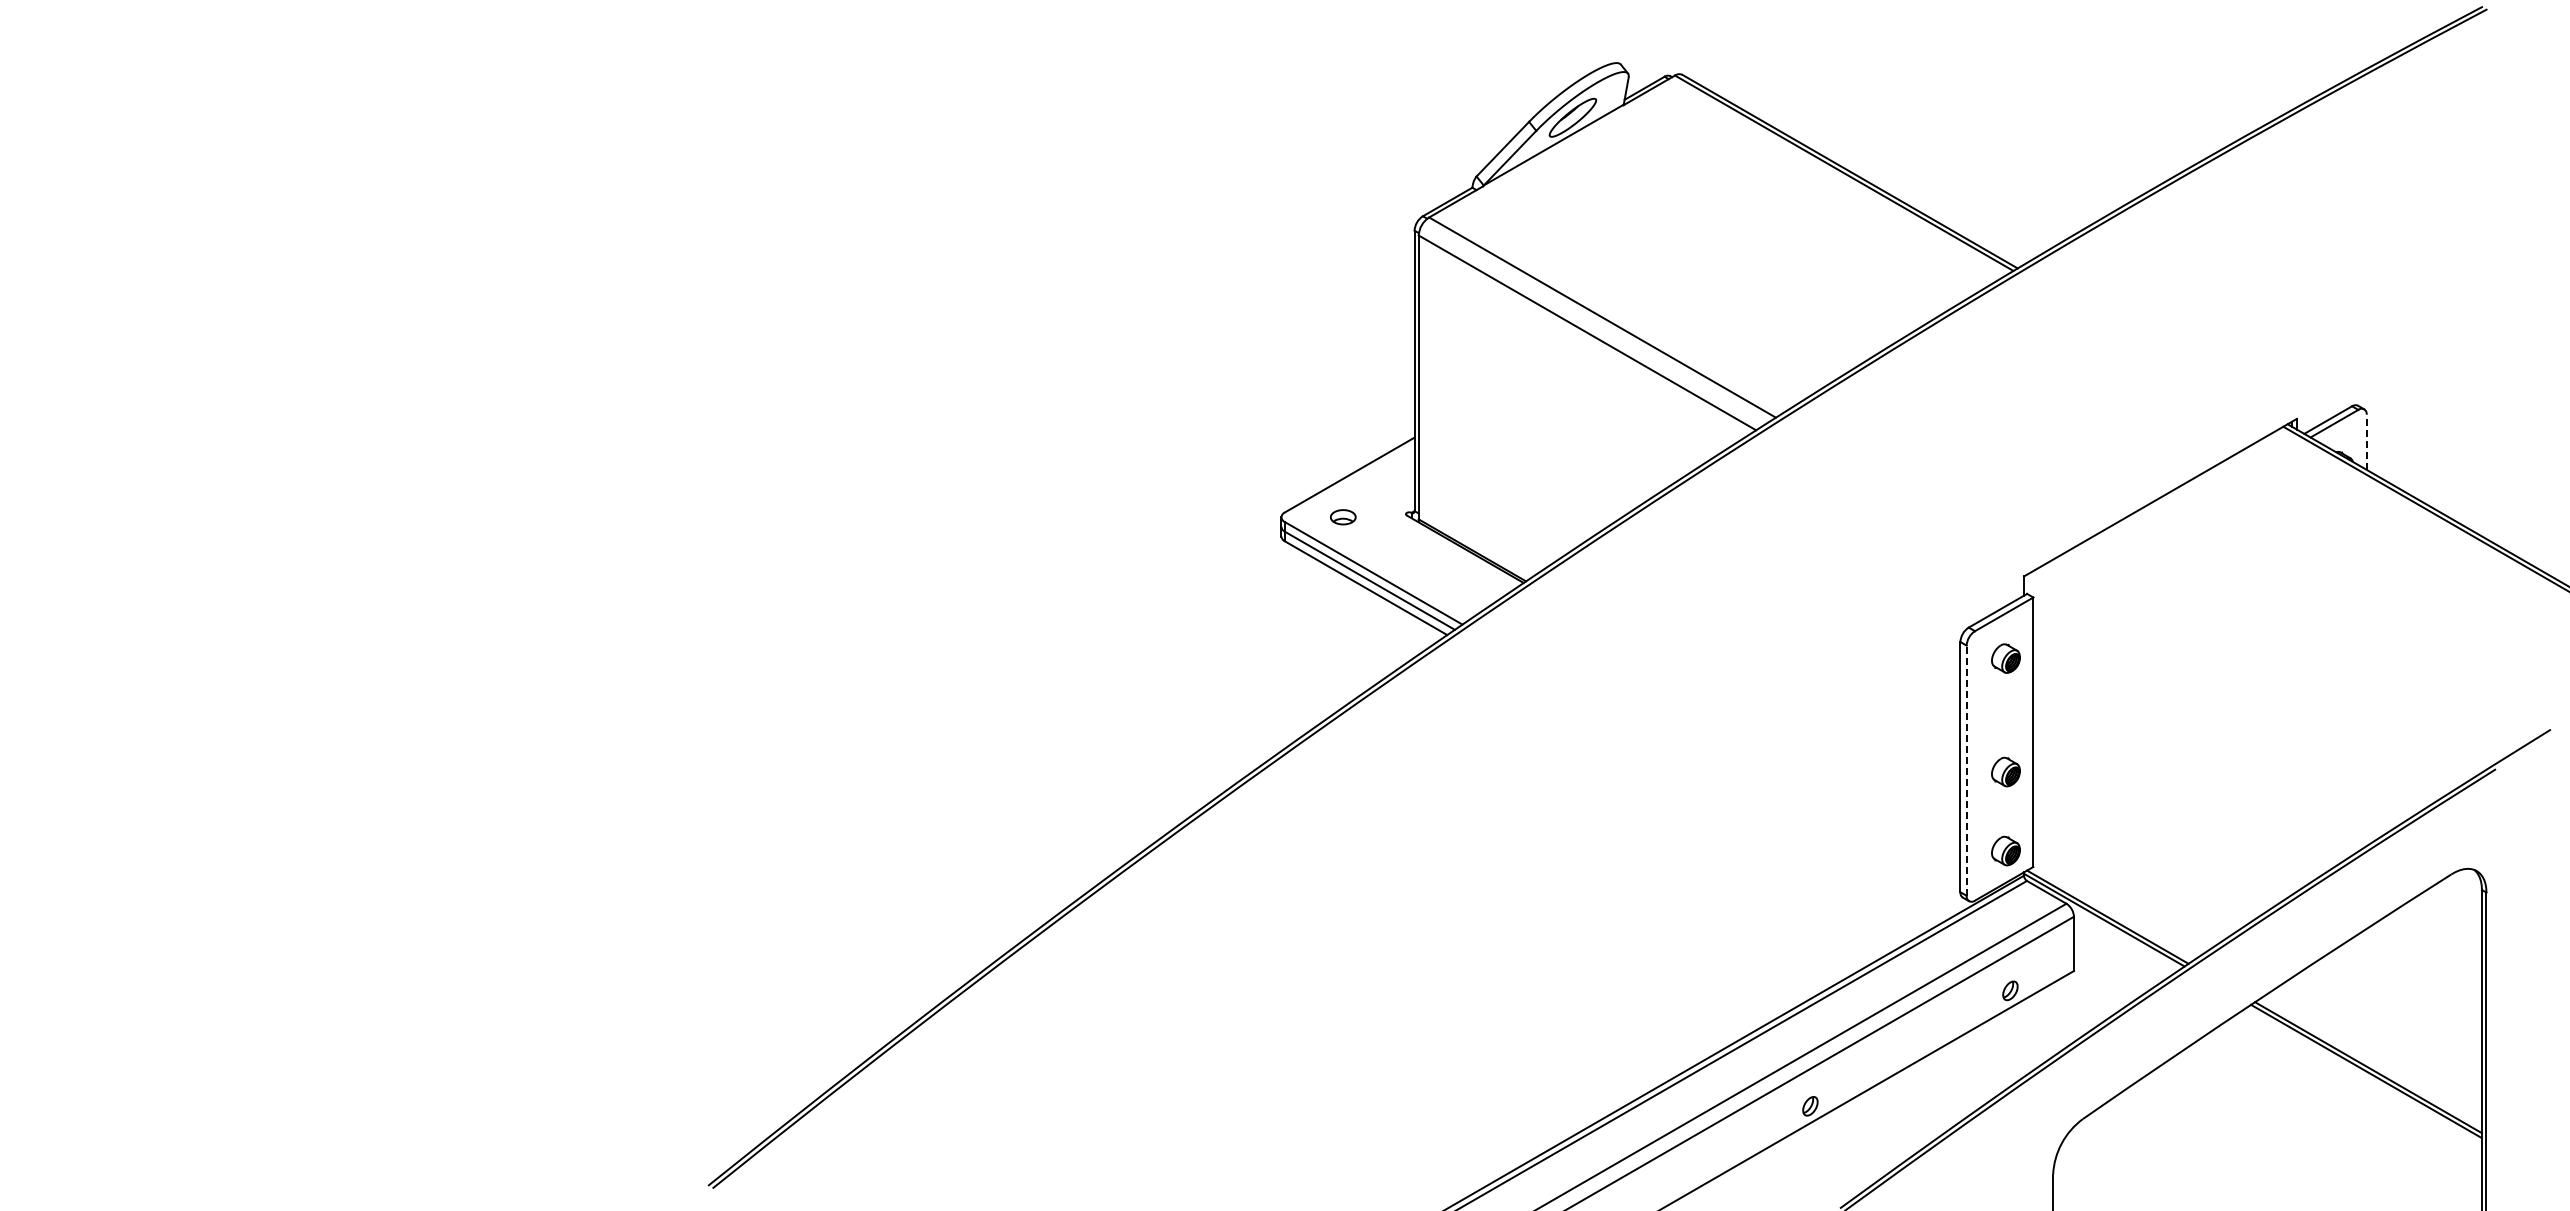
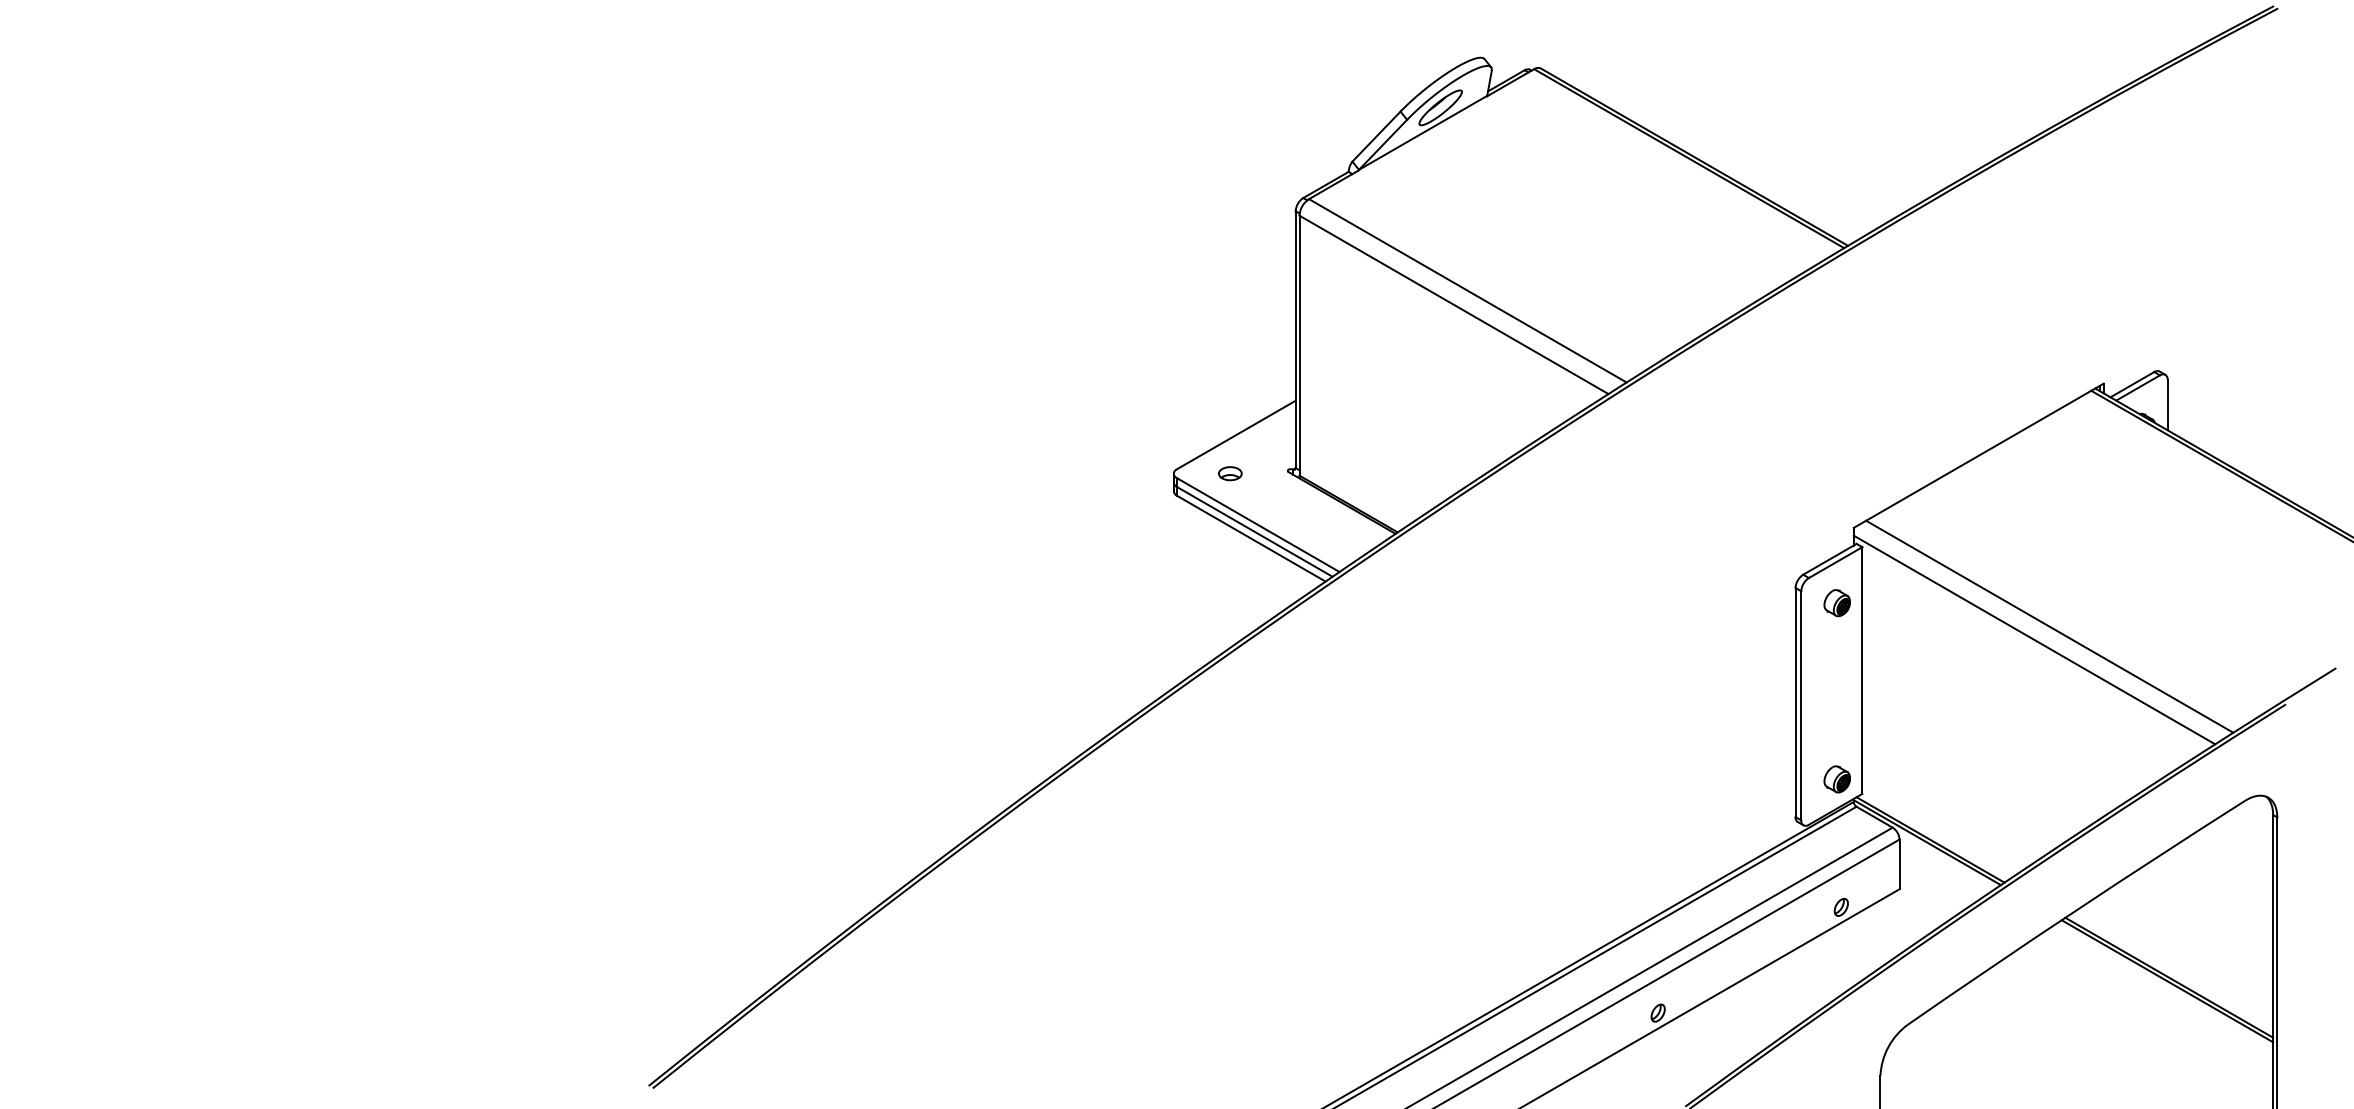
line: (2366, 442) -> (2167, 405), dashed -> solid
line: (2237, 684) -> (2049, 626), added
line: (2220, 698) -> (2033, 639), added
line: (1966, 770) -> (1801, 705), dashed -> solid
part: (2005, 771) -> (1836, 706), removed

